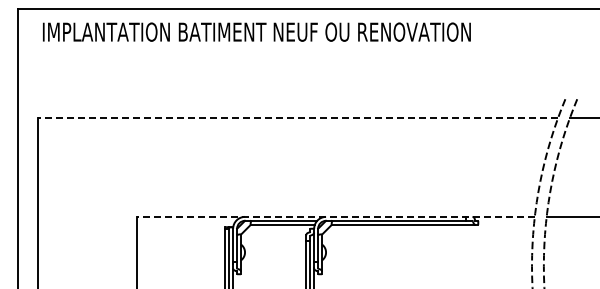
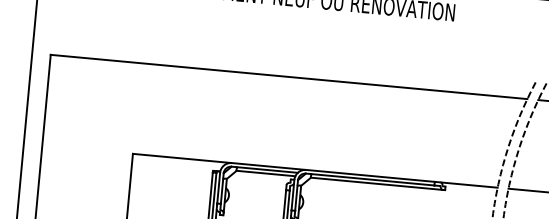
line: (298, 118) -> (289, 77), dashed -> solid
line: (335, 216) -> (314, 170), dashed -> solid

